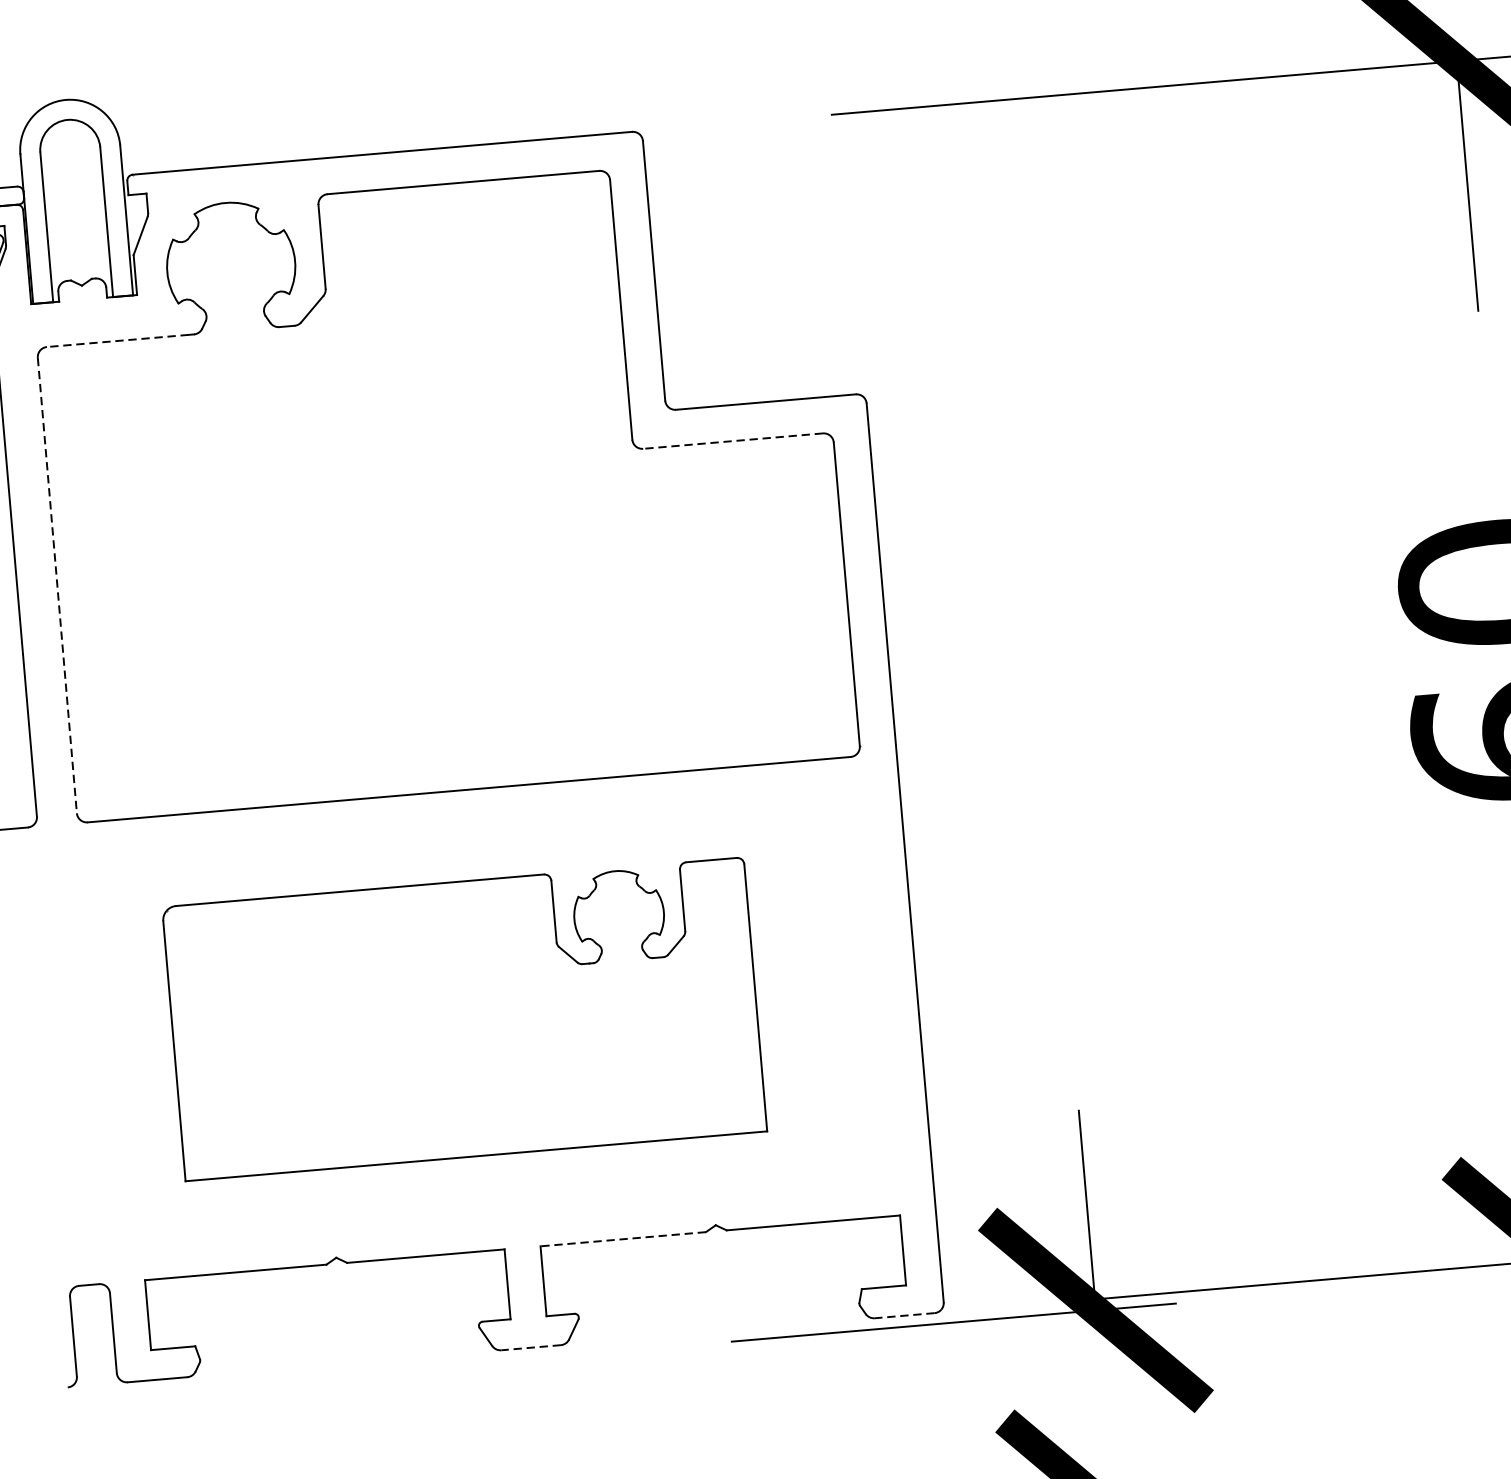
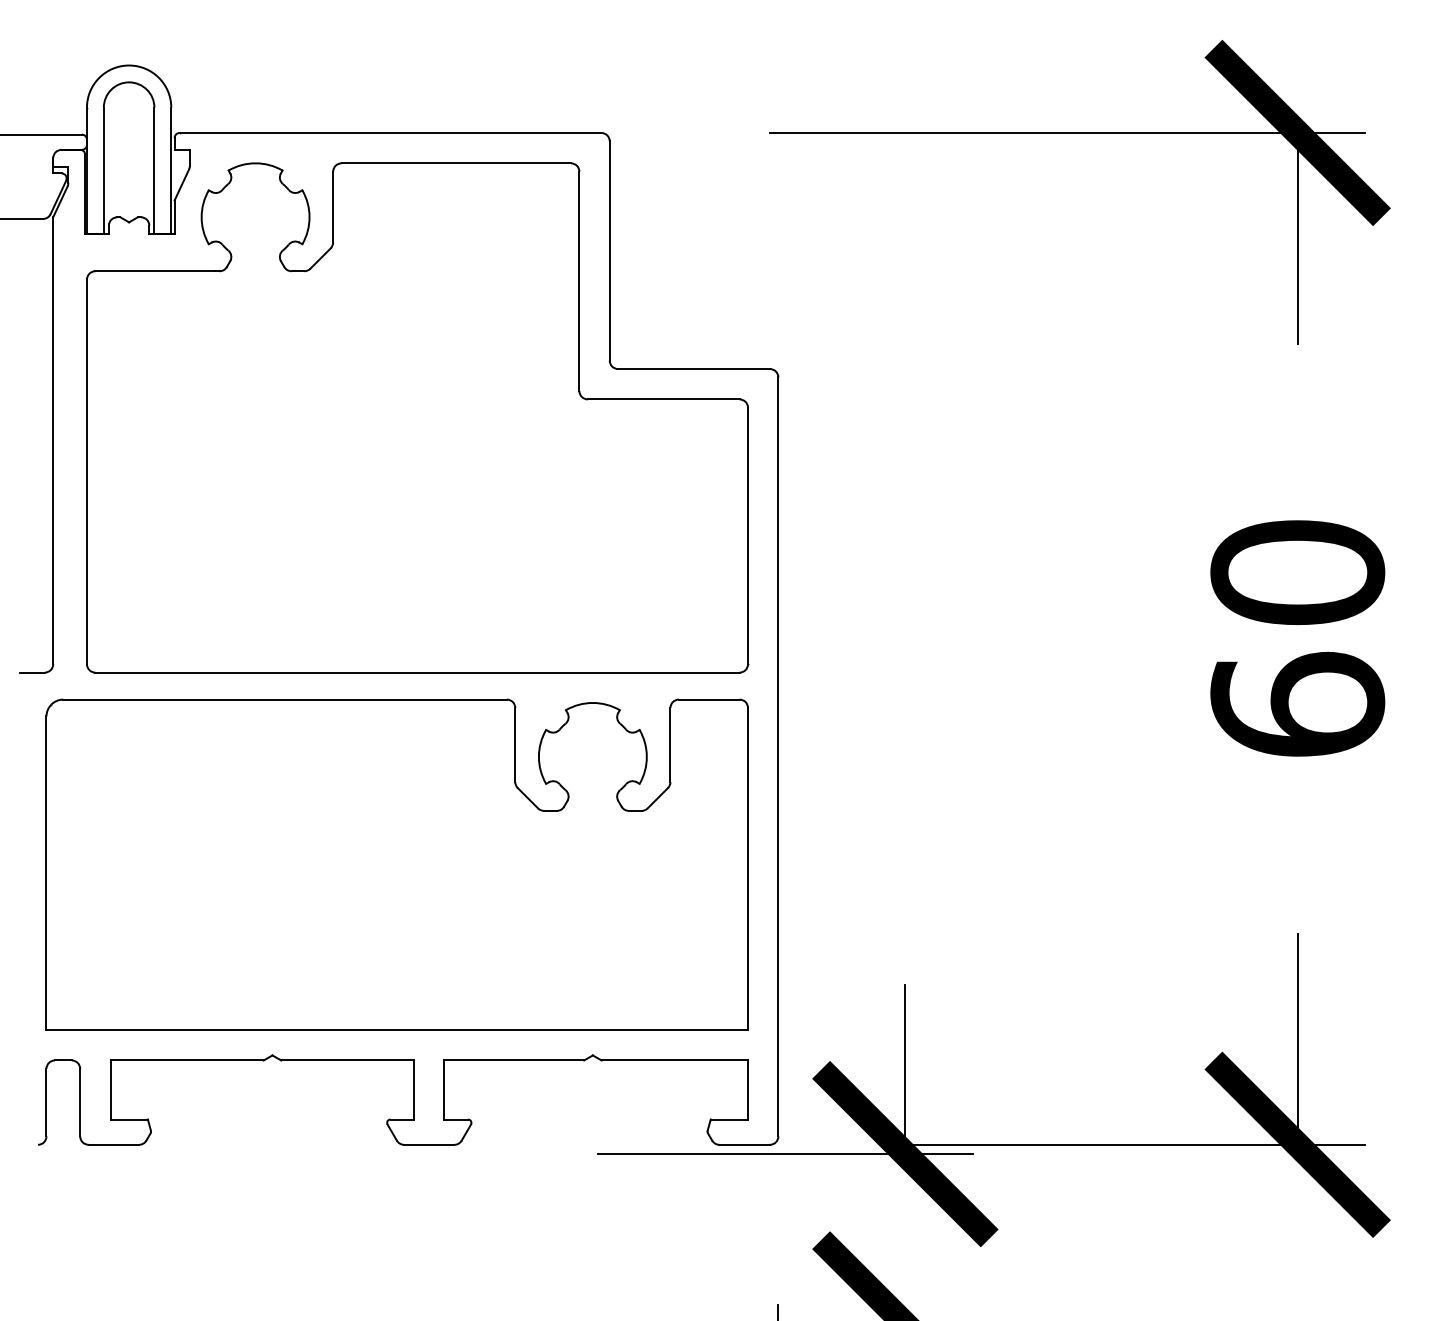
line: (118, 341) -> (155, 271), dashed -> solid
line: (732, 441) -> (663, 399), dashed -> solid
line: (56, 586) -> (86, 472), dashed -> solid
part: (463, 1019) -> (396, 864), size x1.43
line: (623, 1239) -> (514, 1060), dashed -> solid
line: (904, 1315) -> (744, 1144), dashed -> solid
line: (530, 1347) -> (428, 1144), dashed -> solid

